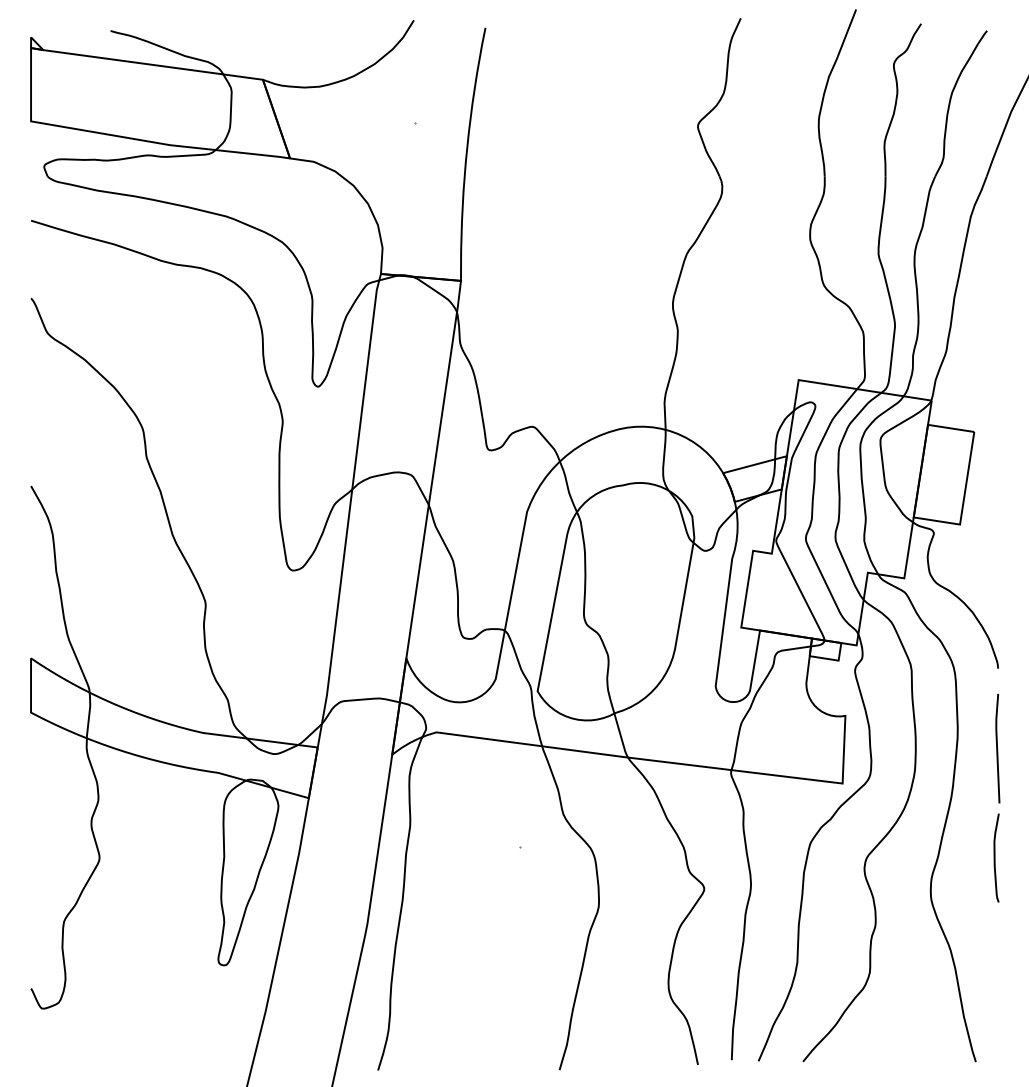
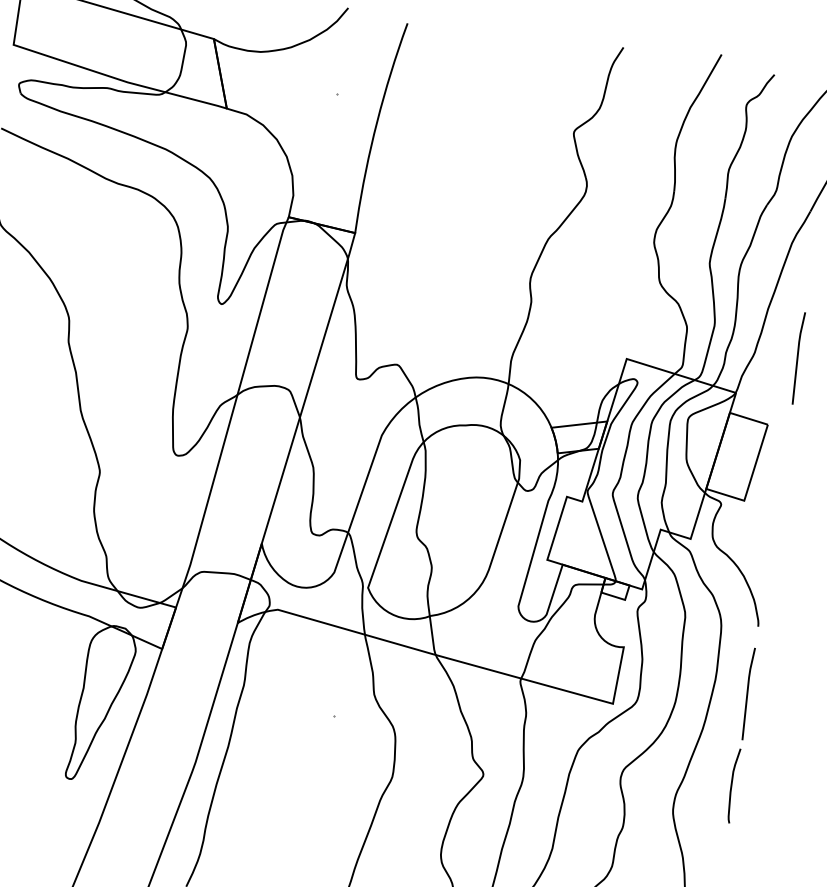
line: (997, 349) -> (797, 358), added

